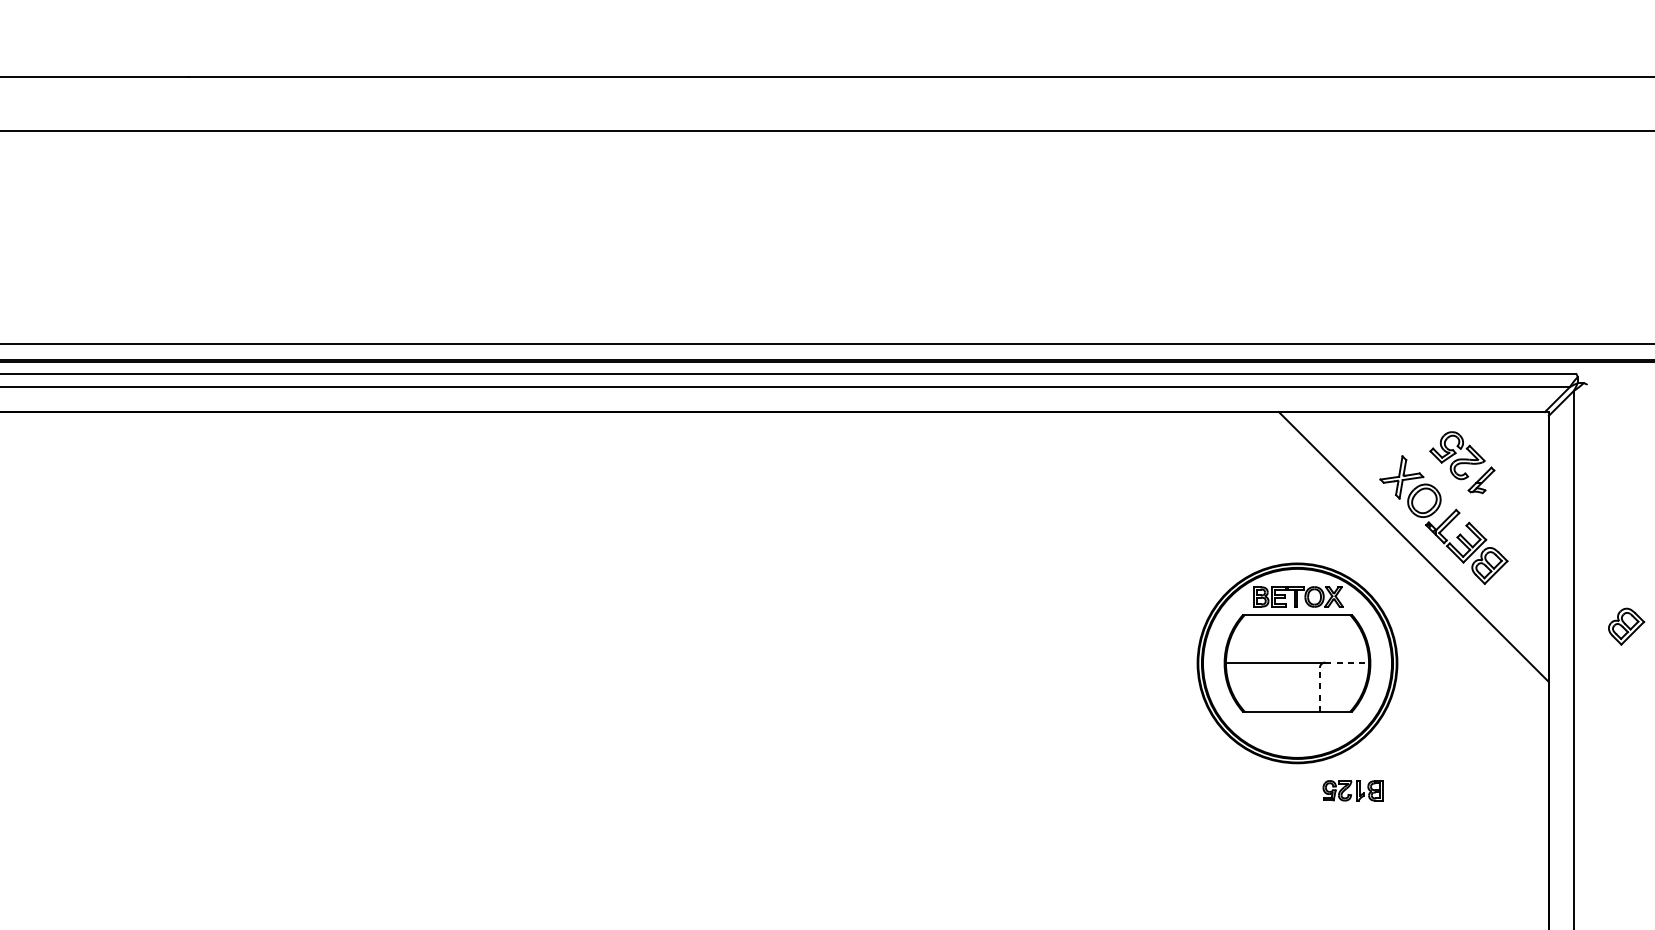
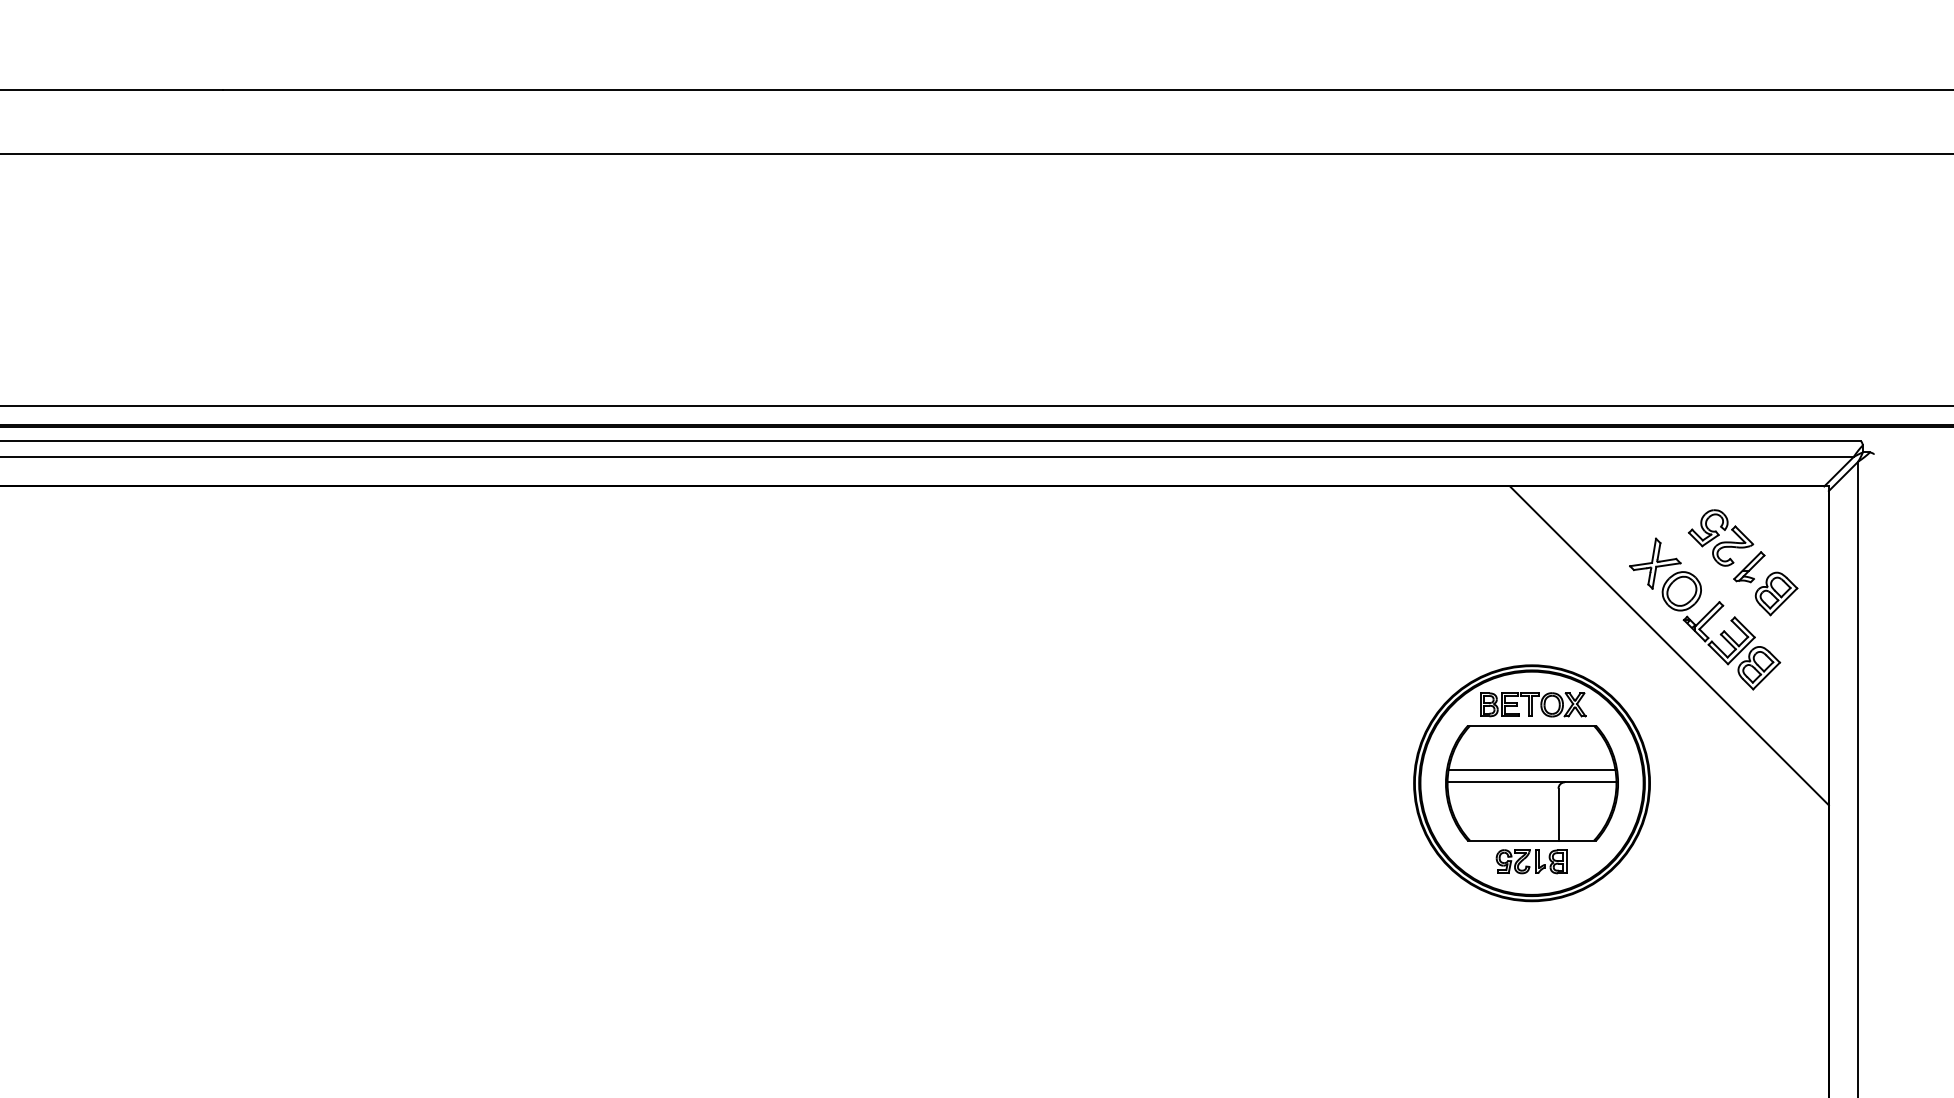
part: (1626, 626) -> (1776, 593), moved
line: (1297, 652) -> (1531, 770), added
line: (1347, 662) -> (1590, 782), dashed -> solid
line: (1319, 689) -> (1558, 814), dashed -> solid
part: (1352, 790) -> (1531, 861), moved

